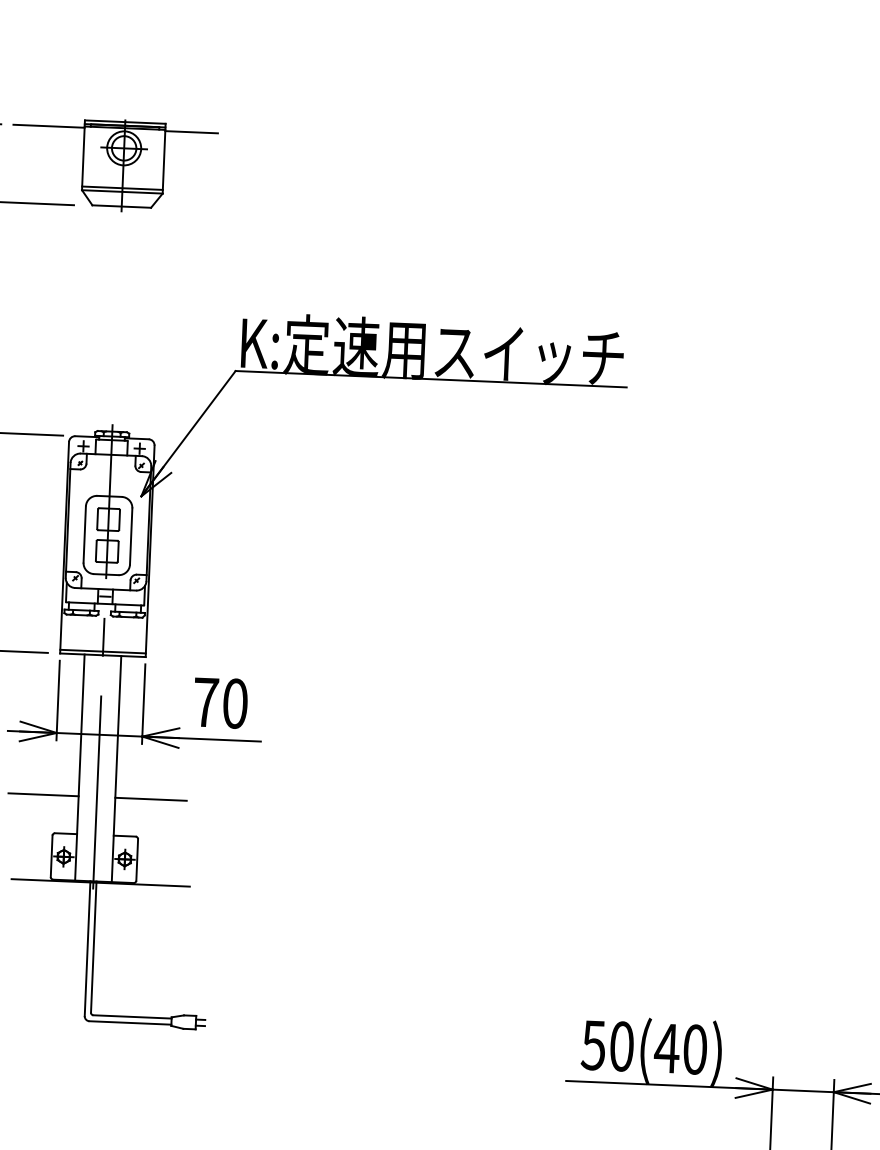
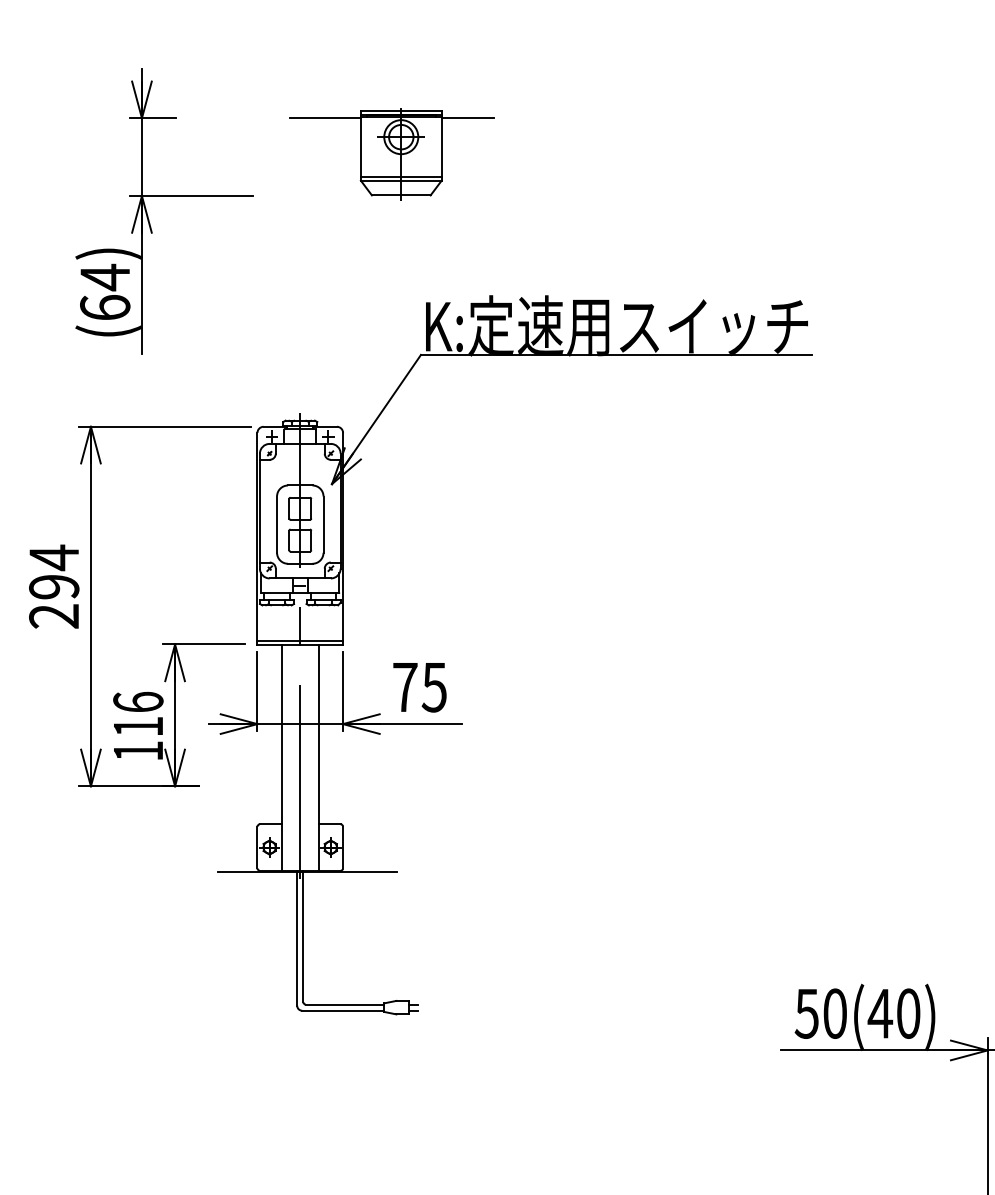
part: (113, 165) -> (391, 154), moved
text: (234, 703) -> (433, 687), 70 -> 75
line: (43, 794) -> (246, 786), removed
line: (151, 799) -> (354, 786), removed

